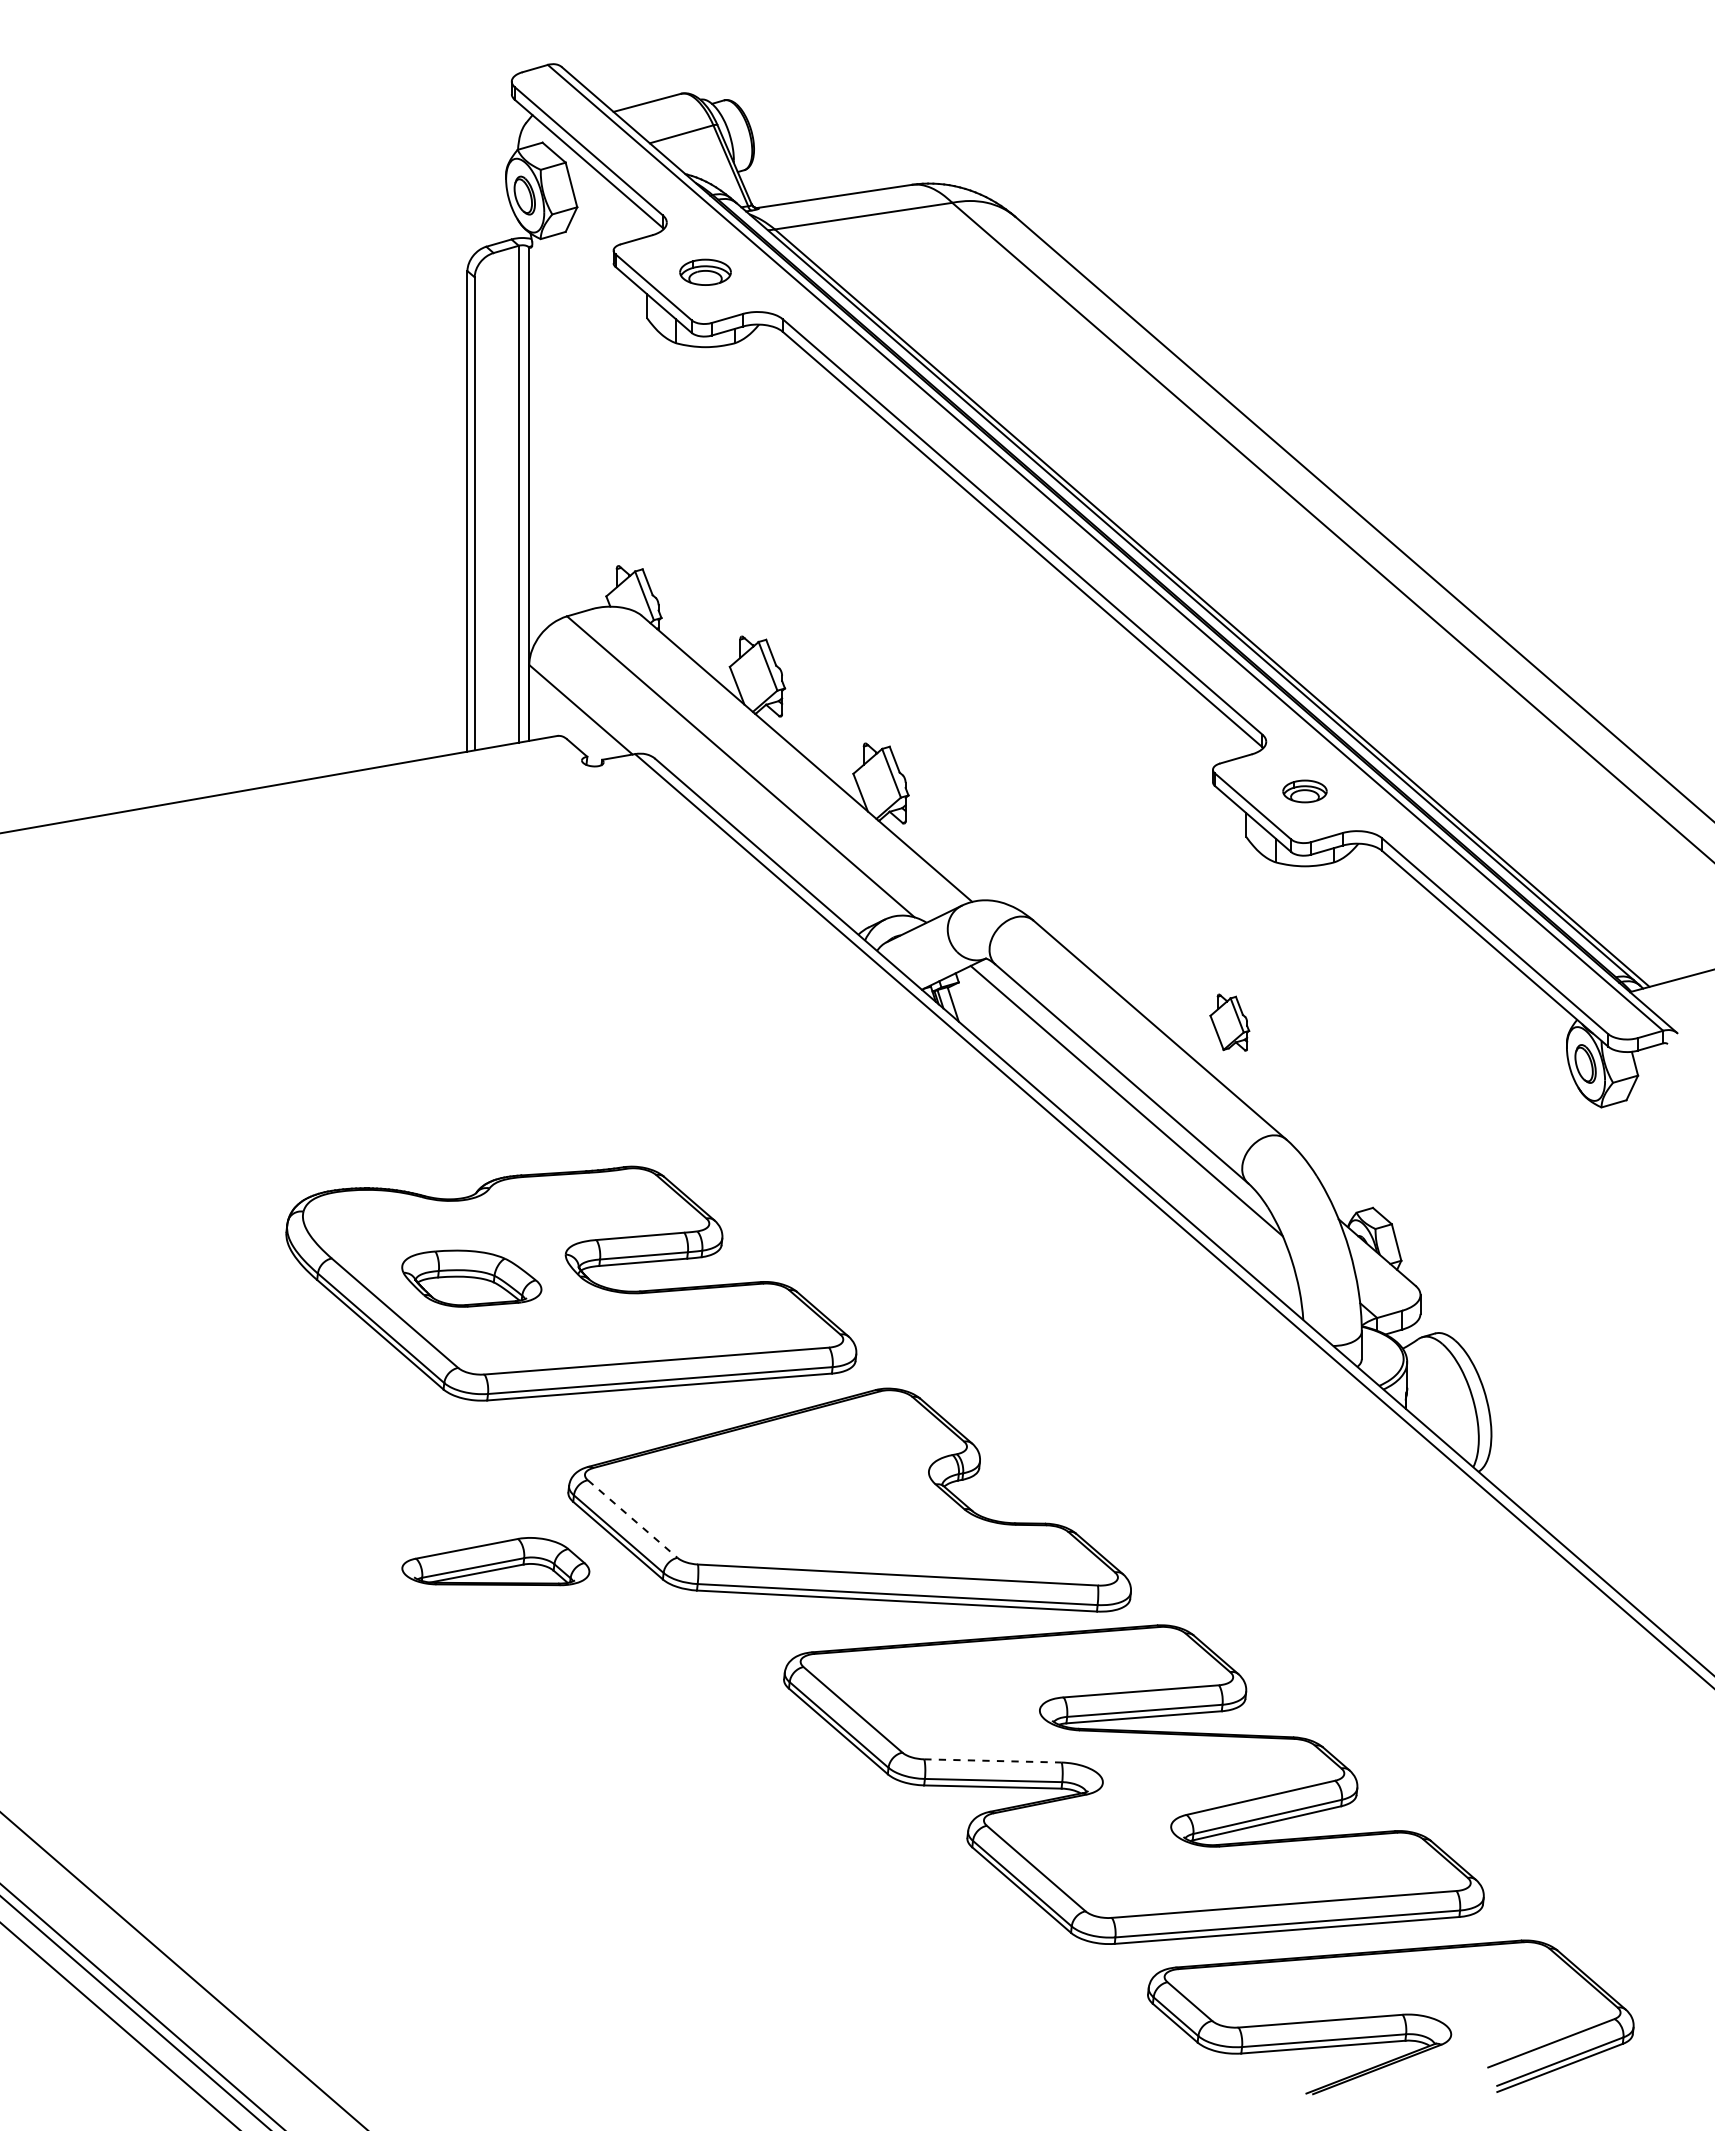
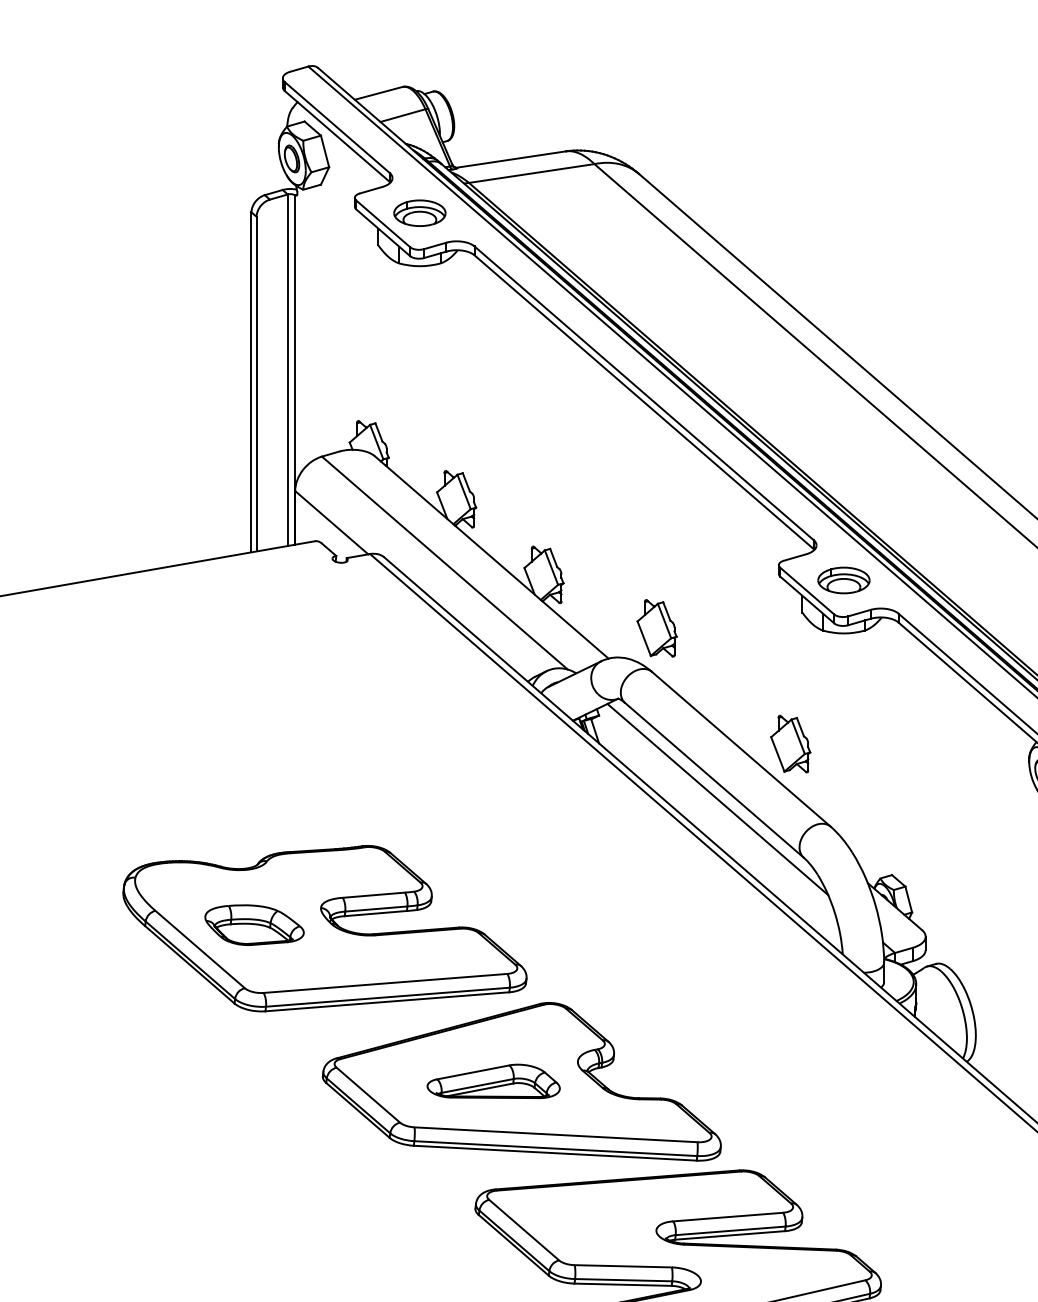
part: (705, 272) -> (419, 213), size x1.43
part: (1304, 791) -> (843, 580), size x1.67
part: (1040, 858) -> (656, 627), added
part: (1229, 1022) -> (790, 743), size x1.43
line: (633, 1519) -> (368, 1095), dashed -> solid
part: (495, 1561) -> (493, 1081), moved
line: (992, 1760) -> (622, 1265), dashed -> solid

